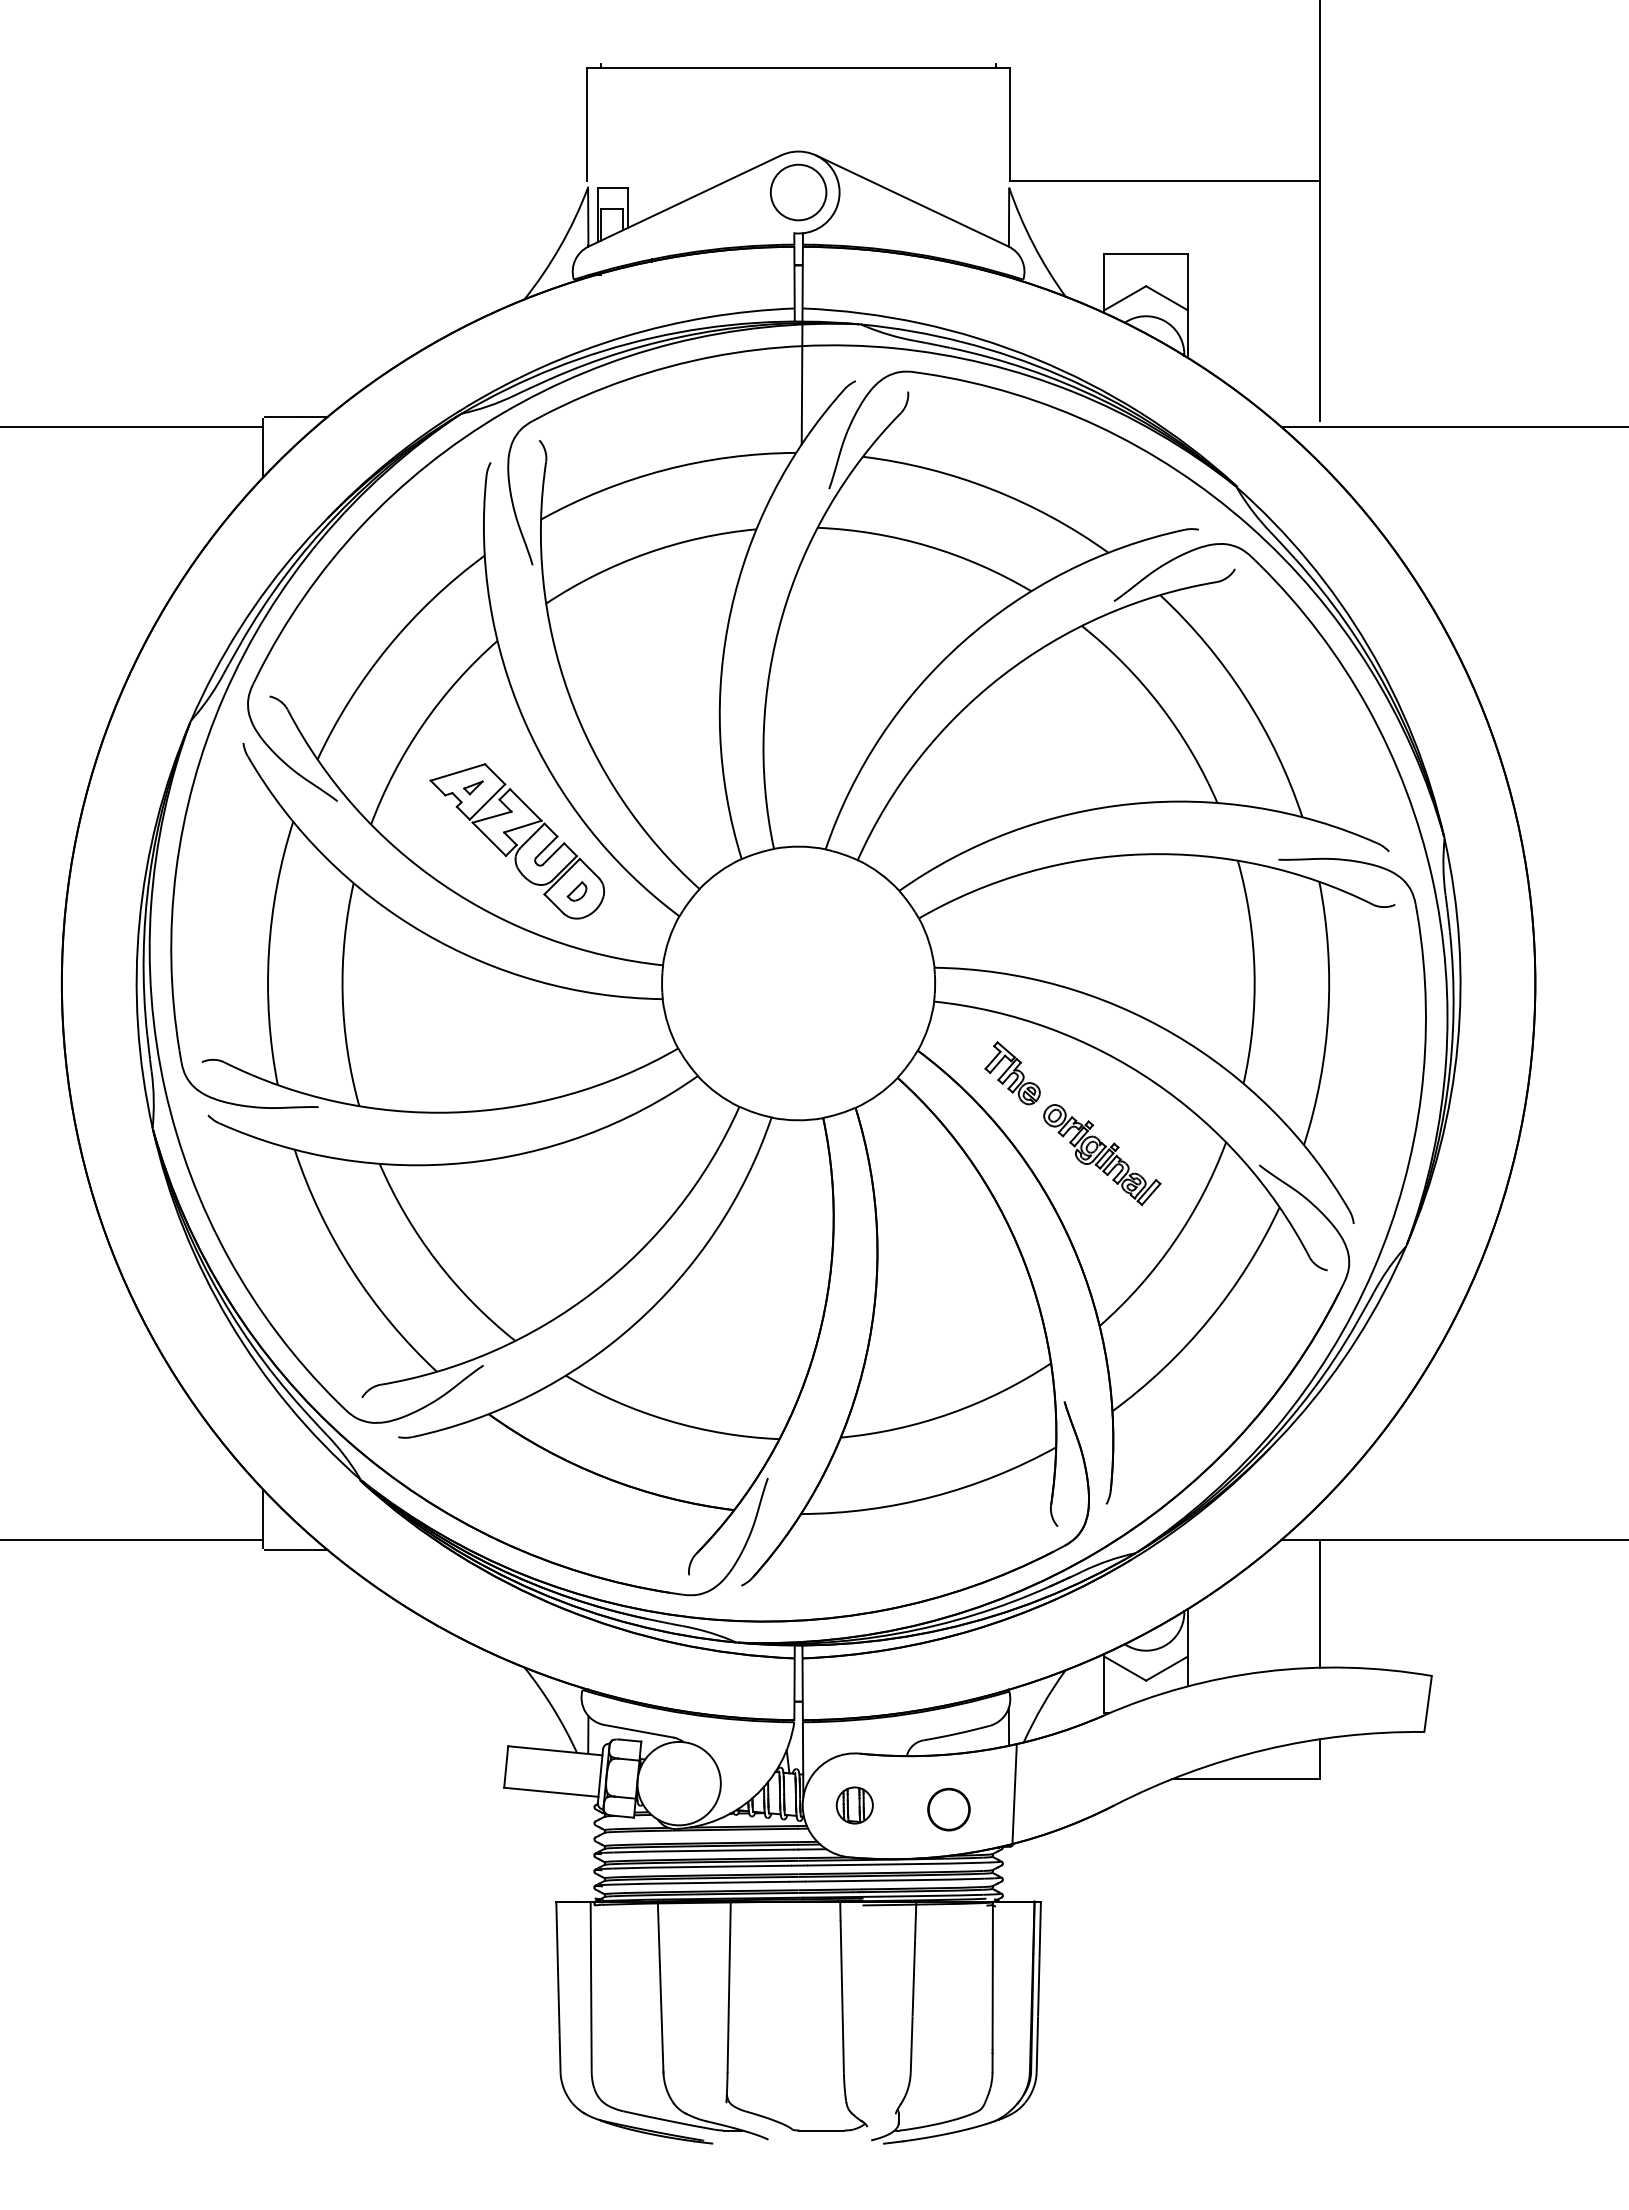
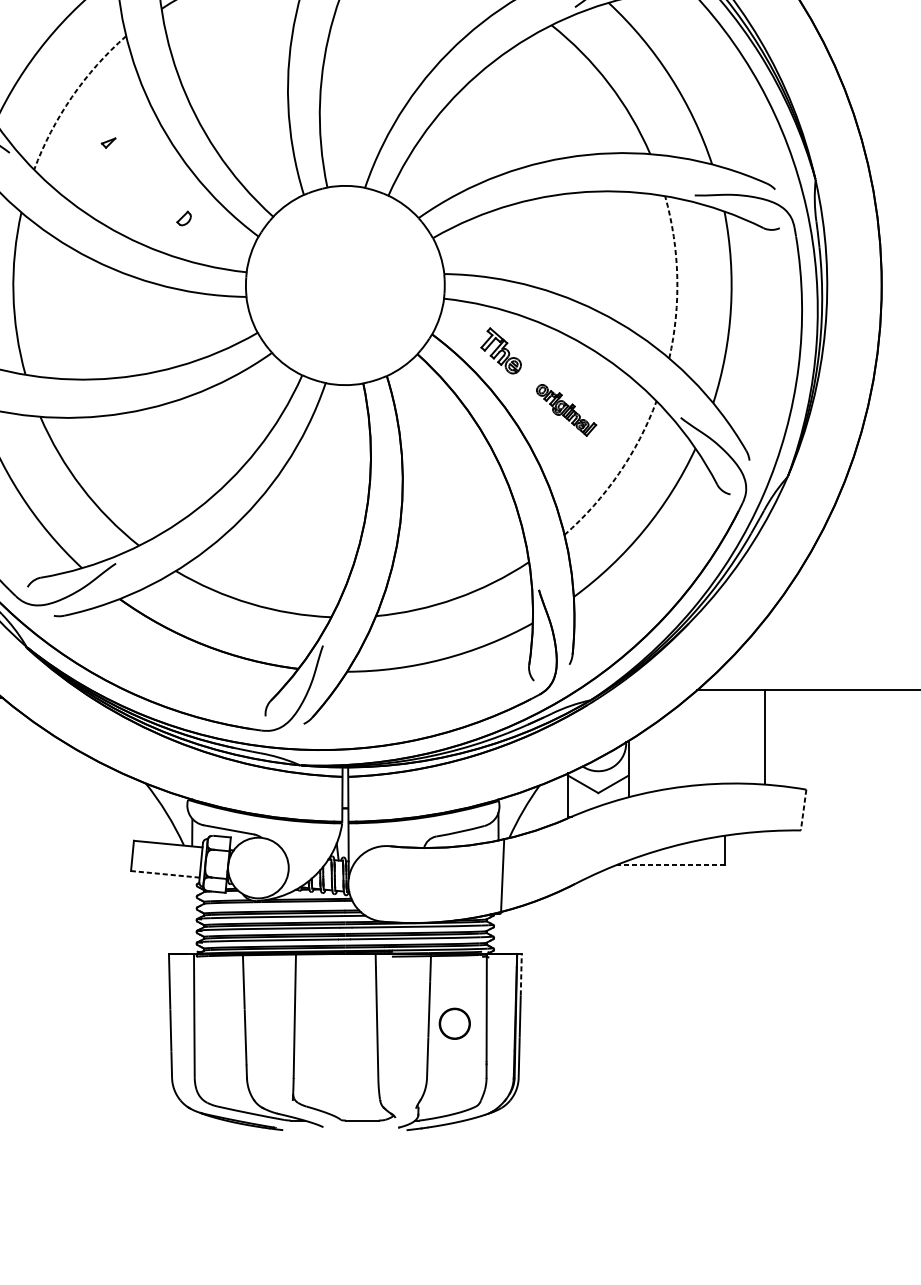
arc: (422, 724) -> (71, 96), solid -> dashed
part: (516, 841) -> (139, 182), removed
arc: (1254, 971) -> (677, 276), solid -> dashed
part: (1102, 1154) -> (566, 410), size x0.7
arc: (1174, 1242) -> (619, 474), solid -> dashed
line: (1319, 1603) -> (764, 736), moved
line: (1428, 1704) -> (803, 810), solid -> dashed
line: (1245, 1779) -> (670, 865), solid -> dashed
line: (550, 1792) -> (164, 874), solid -> dashed
part: (854, 1805) -> (386, 883), removed
part: (948, 1809) -> (454, 1023), moved
line: (1040, 1930) -> (521, 974), solid -> dashed

